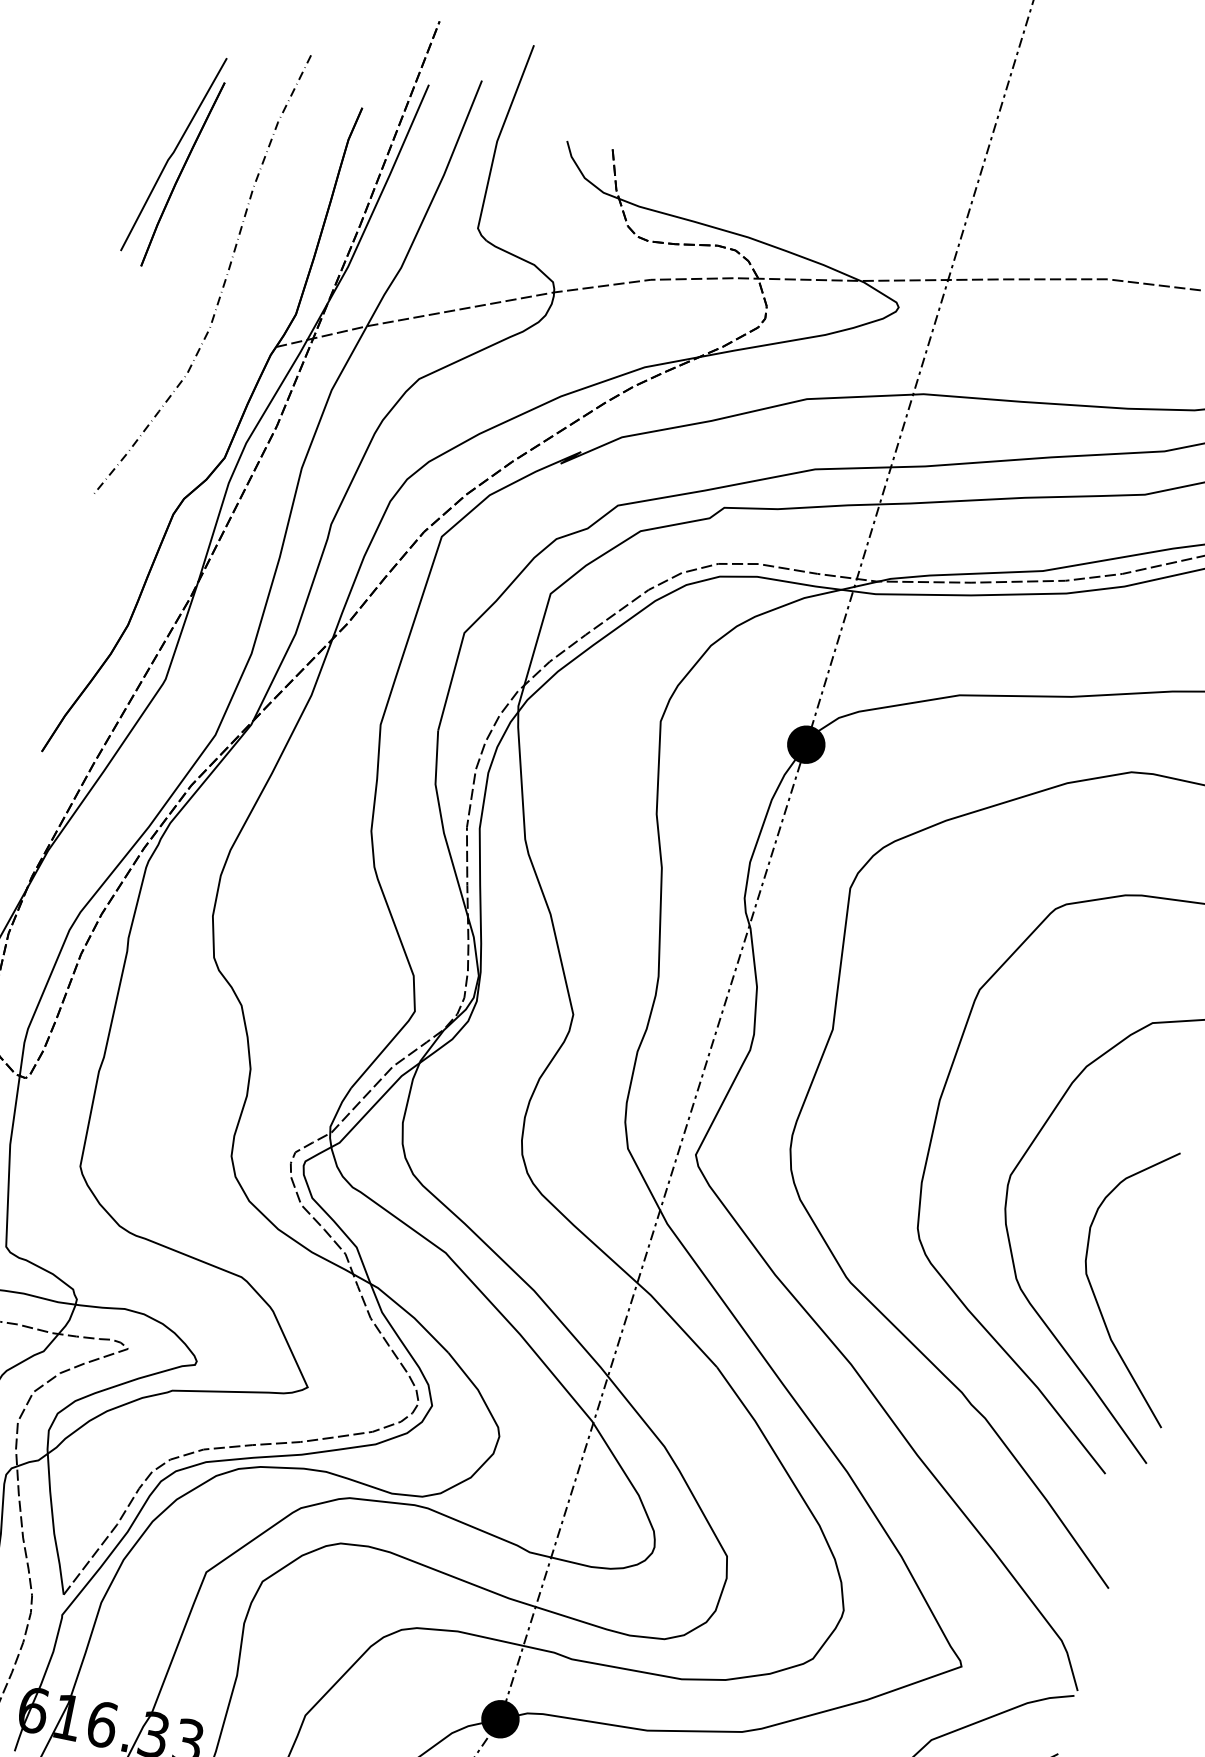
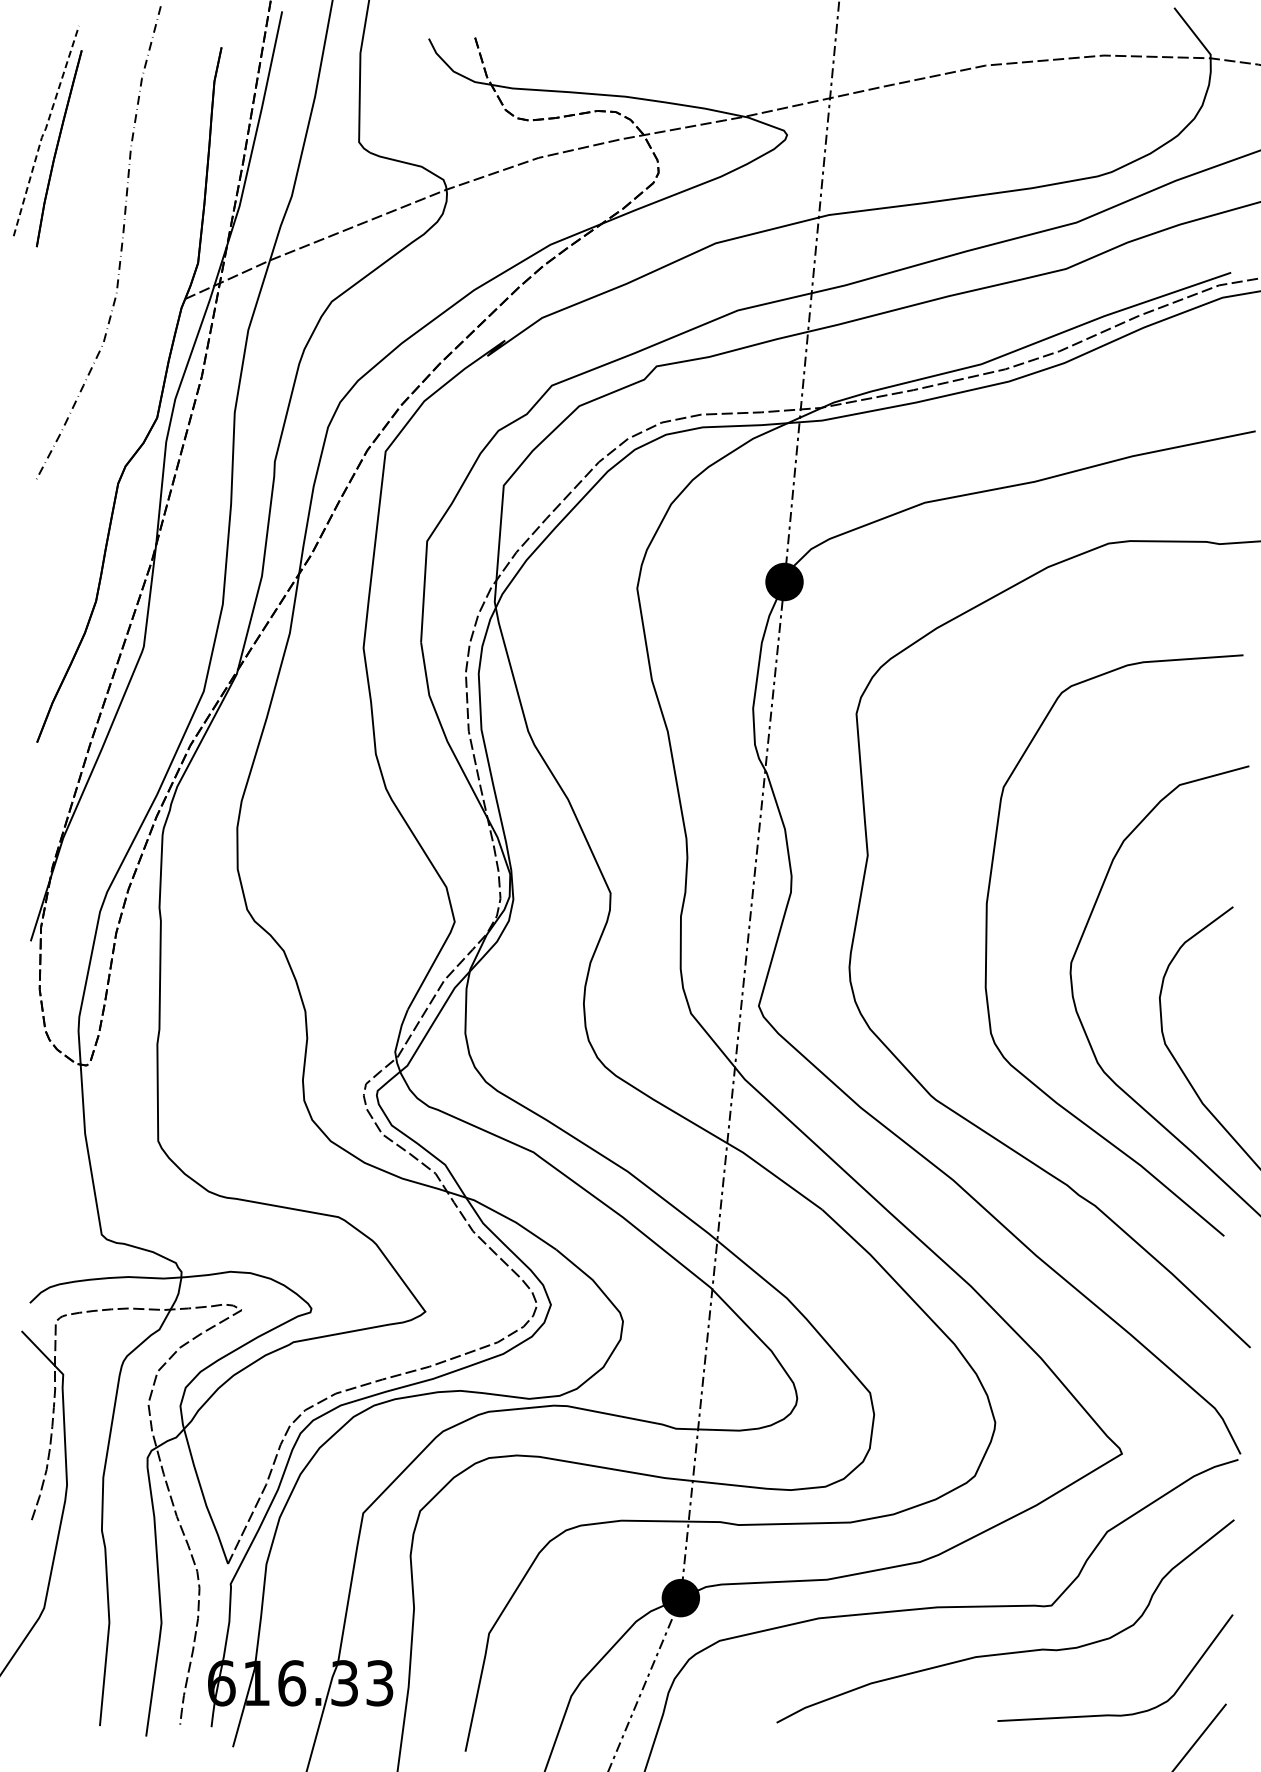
line: (172, 153) -> (44, 130), solid -> dashed

